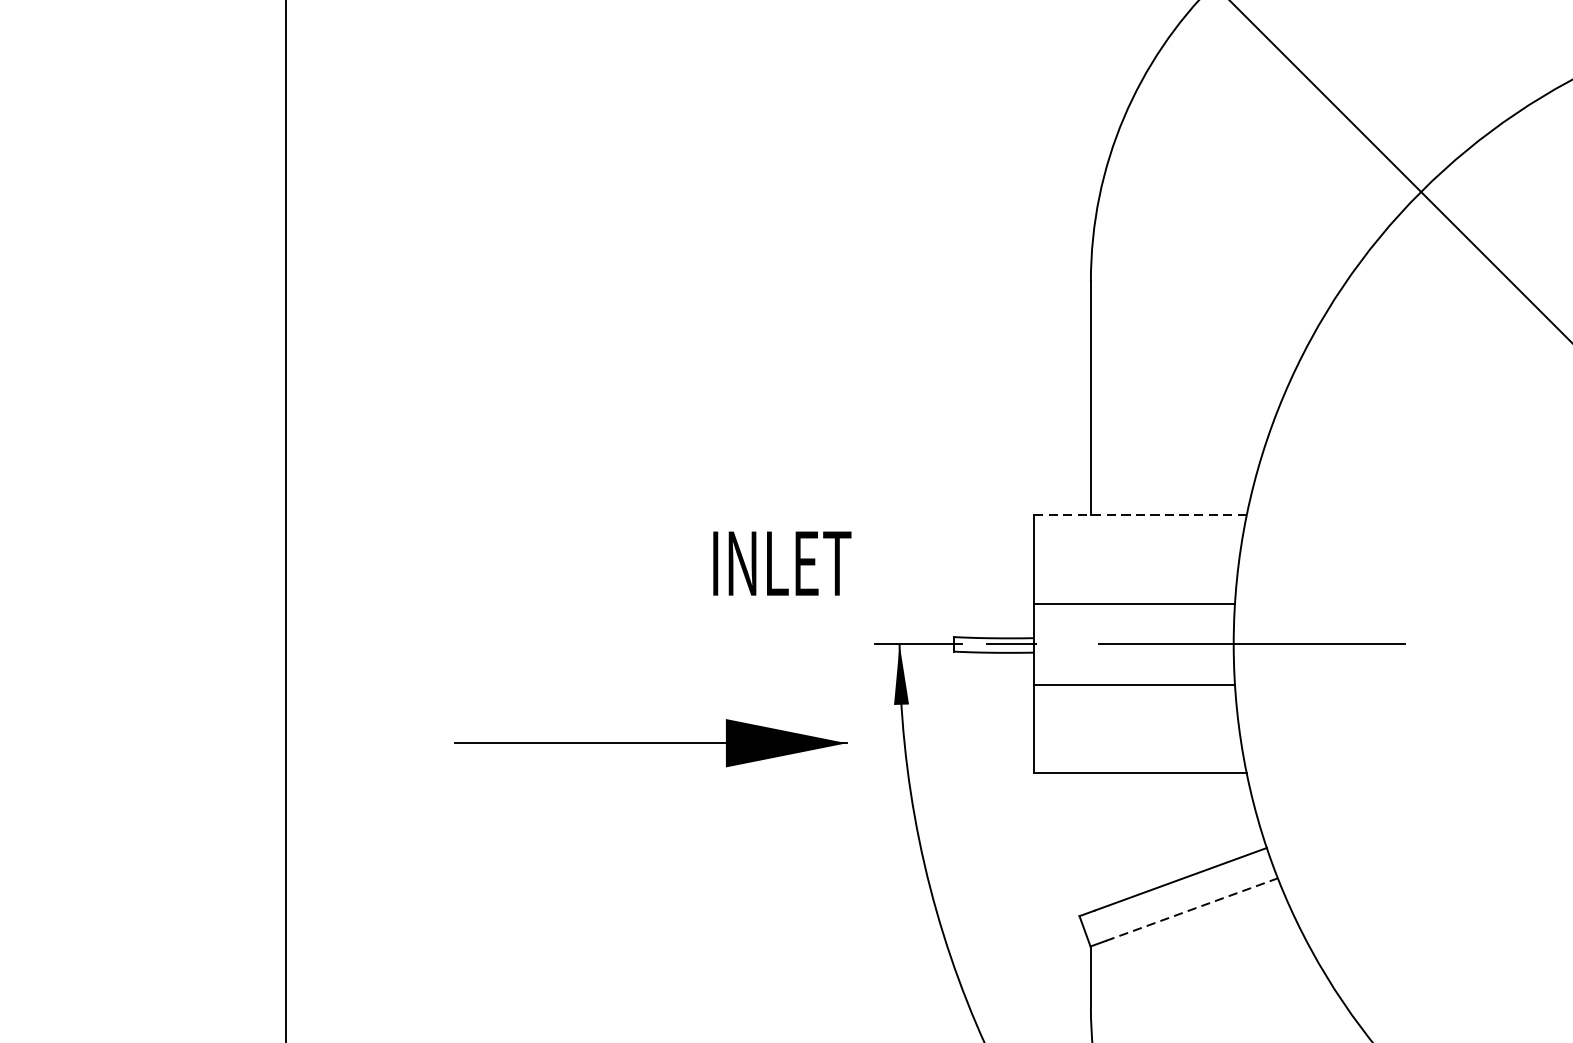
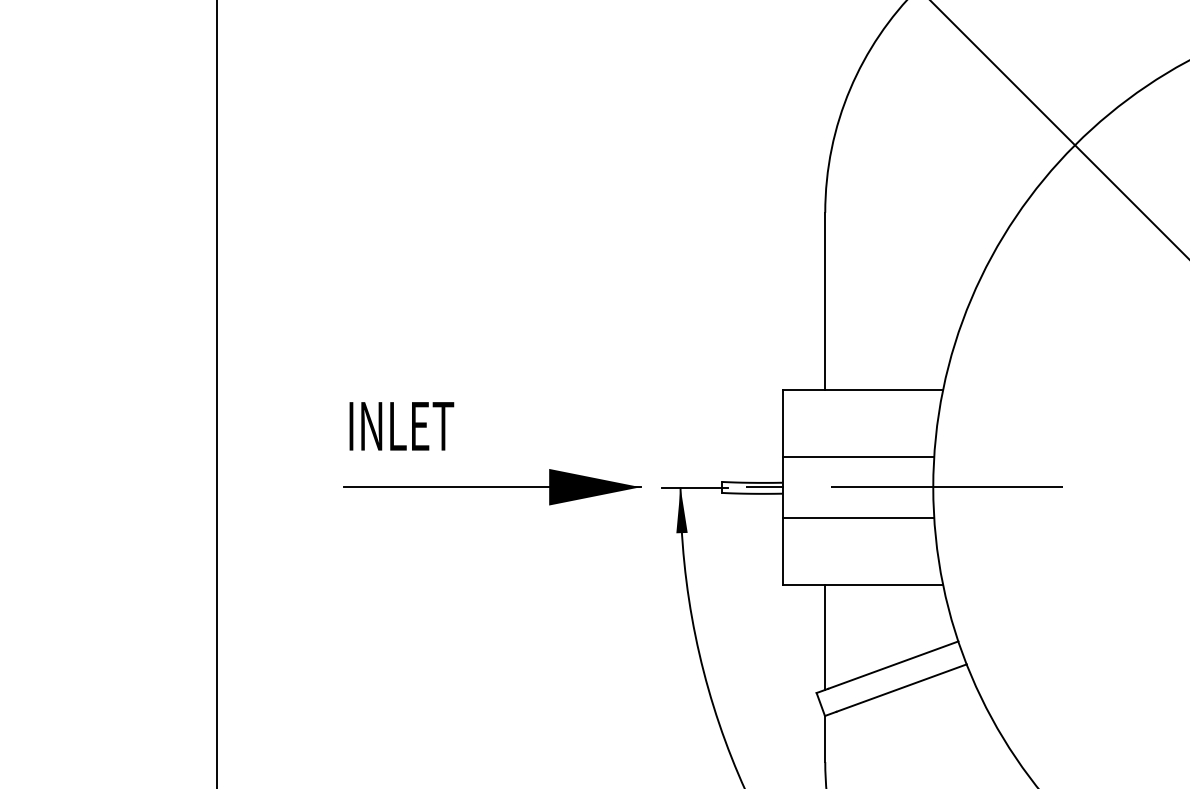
line: (1140, 514) -> (862, 389), dashed -> solid
text: (781, 563) -> (401, 426), moved
part: (650, 743) -> (492, 487), moved
line: (1091, 842) -> (825, 637), added
line: (1193, 908) -> (902, 687), dashed -> solid

